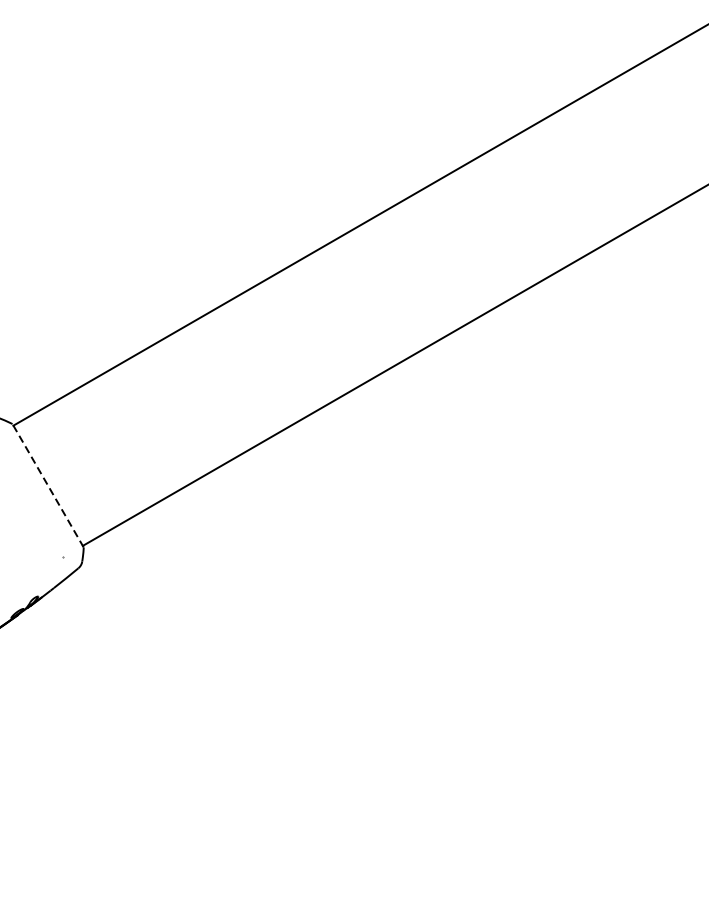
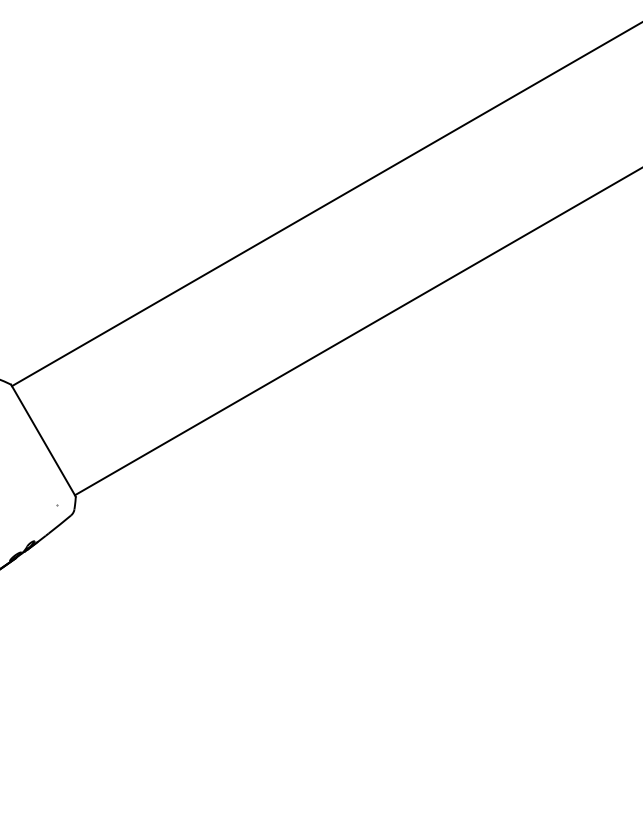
line: (48, 485) -> (43, 440), dashed -> solid

